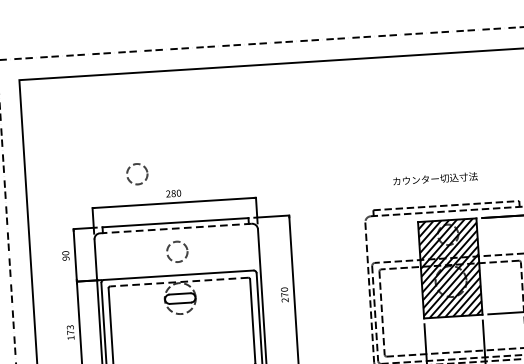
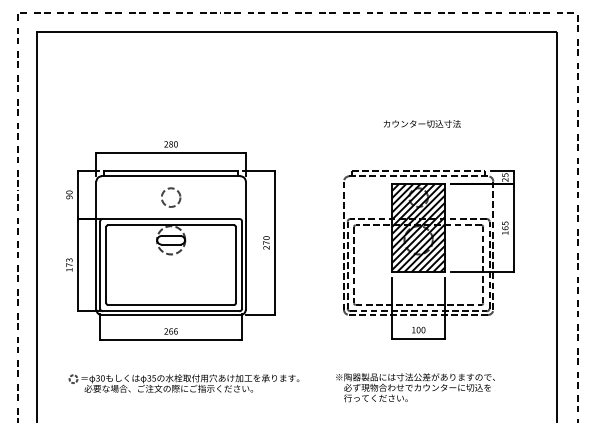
circle: (137, 174) -> (139, 124), removed
text: (434, 178) -> (421, 123), moved
line: (175, 228) -> (170, 176), dashed -> solid
line: (178, 282) -> (170, 225), dashed -> solid

